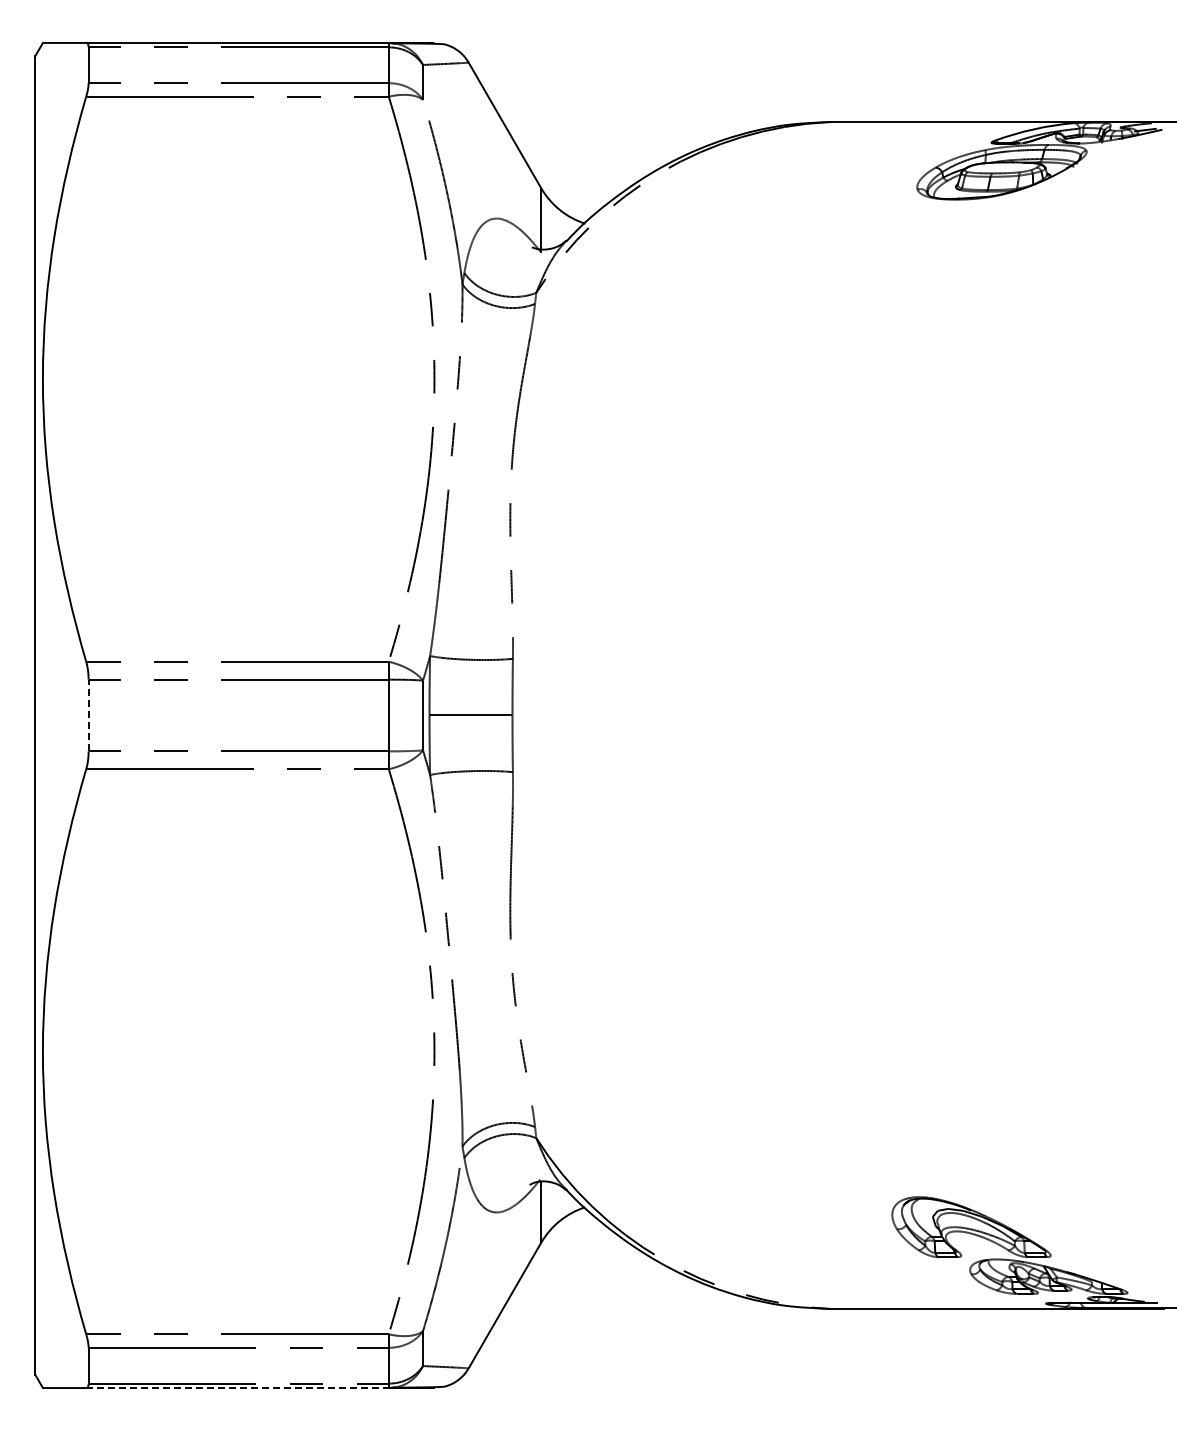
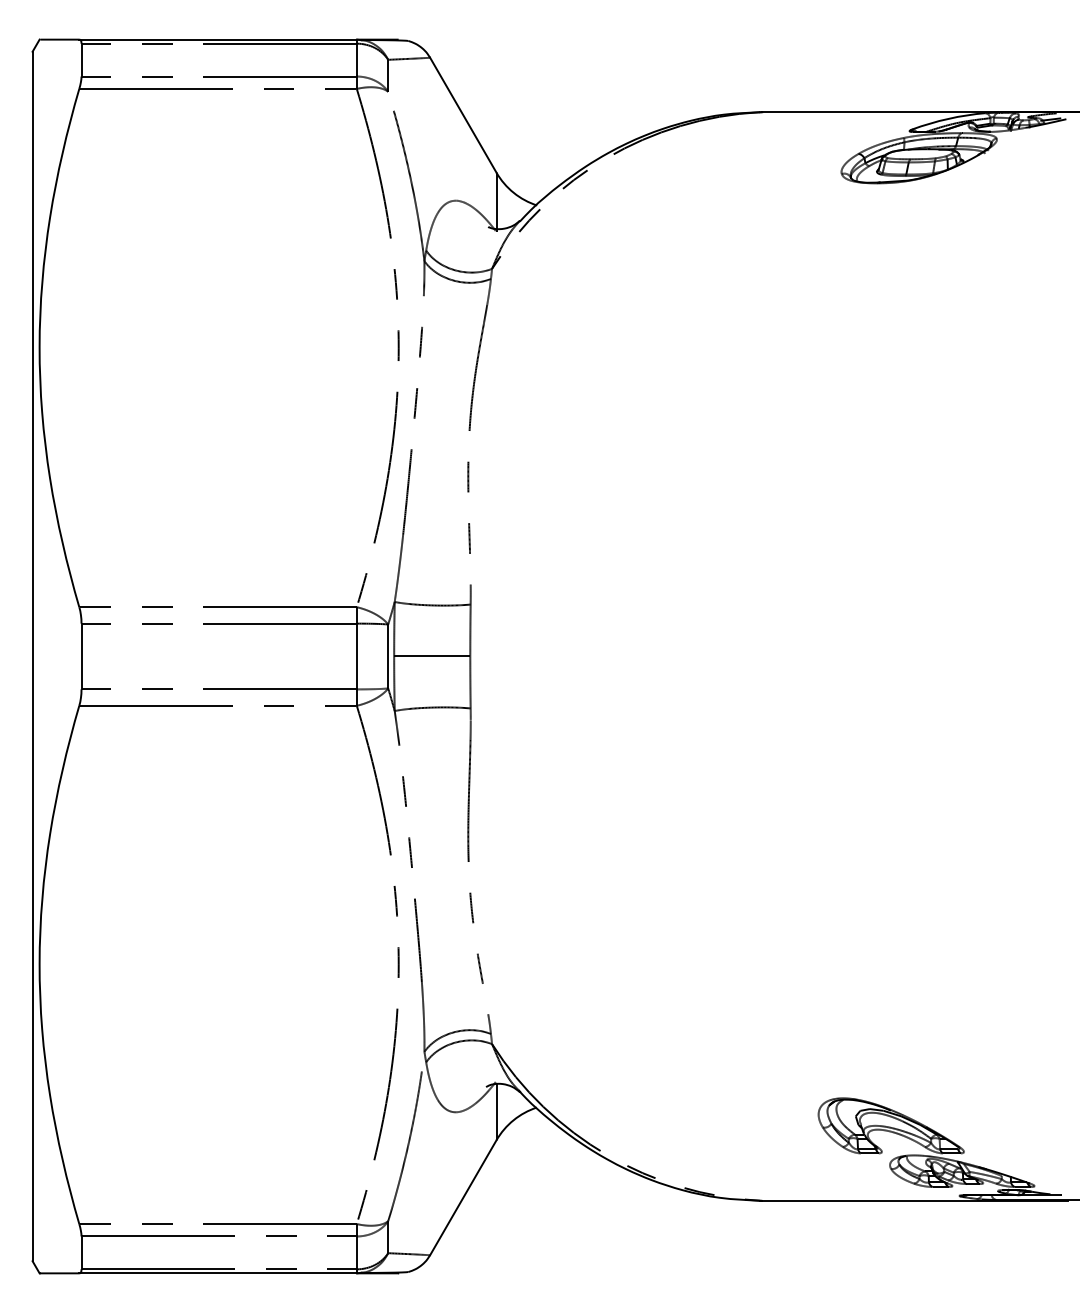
line: (88, 715) -> (81, 656), dashed -> solid
line: (238, 1388) -> (218, 1273), dashed -> solid

